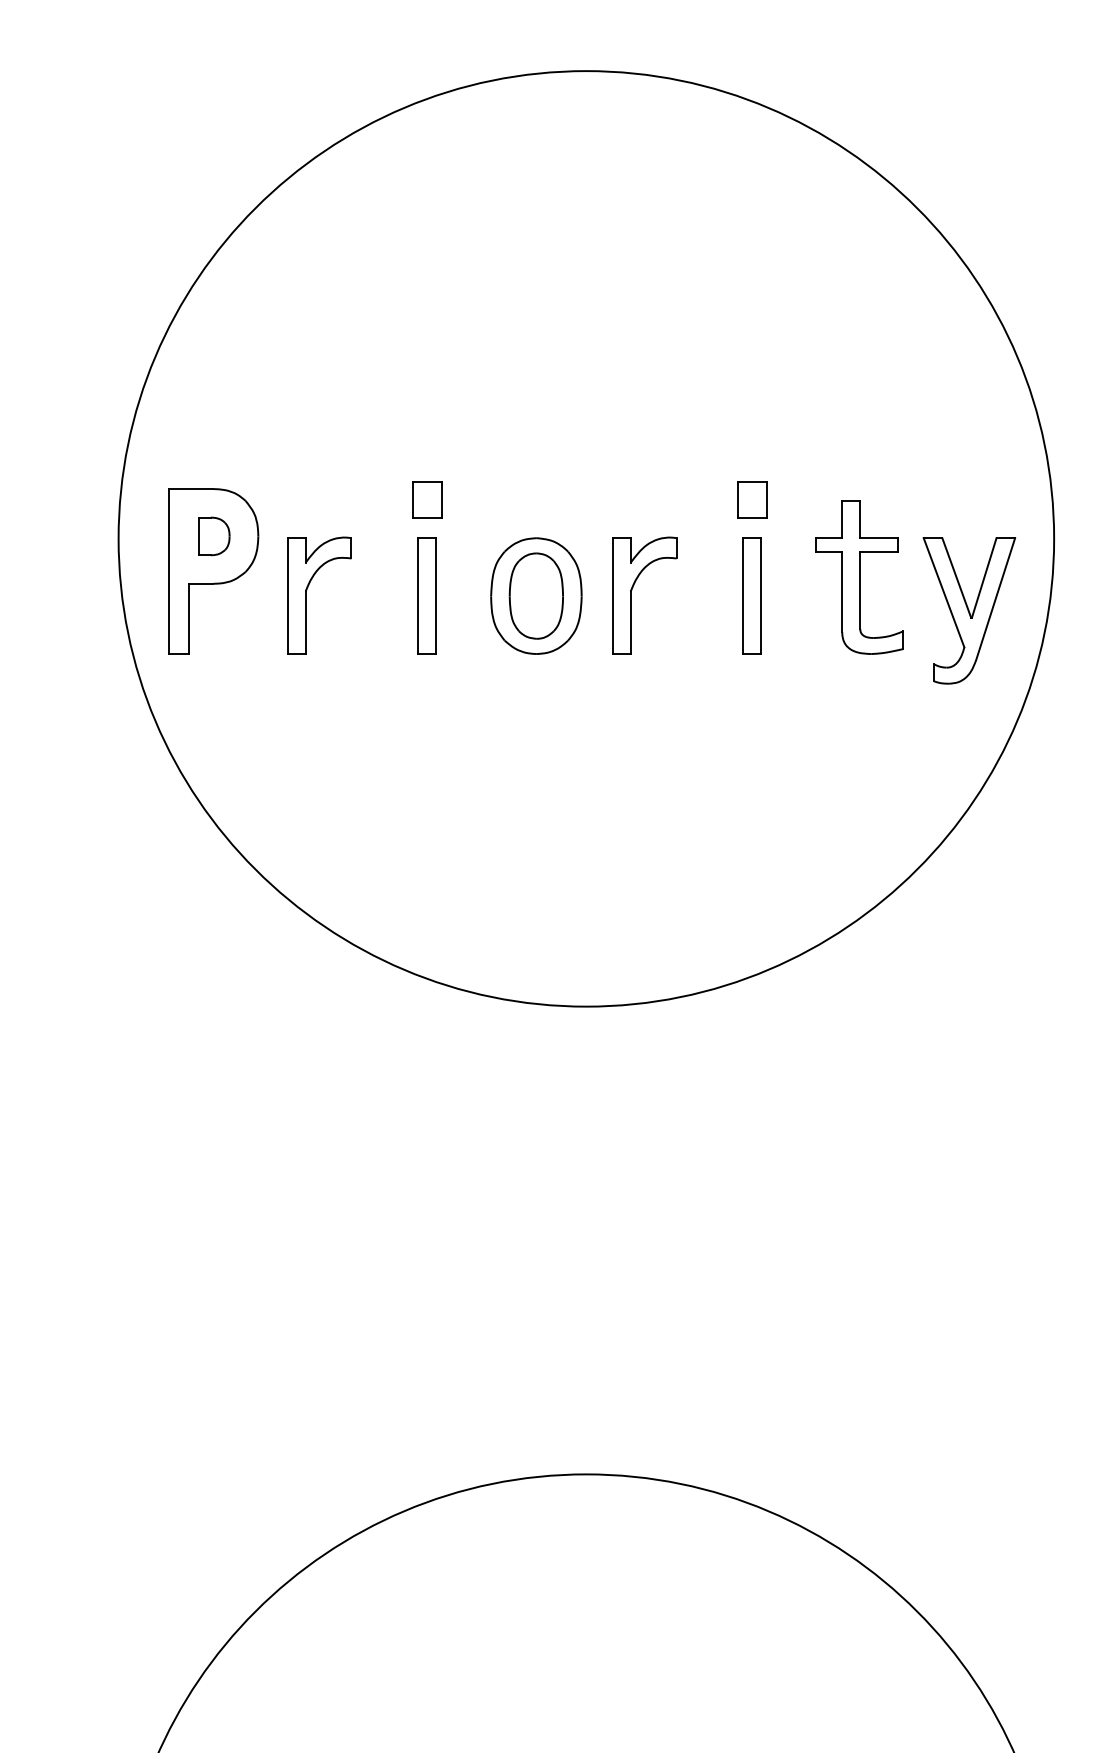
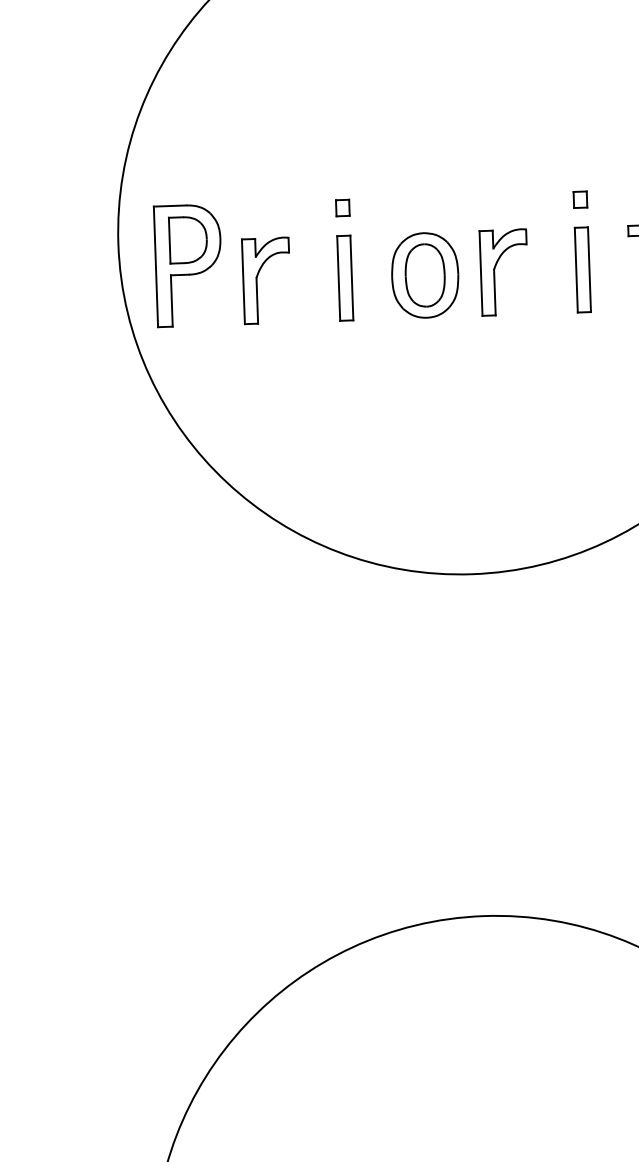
part: (426, 499) -> (342, 207), size x0.62
part: (751, 499) -> (579, 199), size x0.62
part: (214, 536) -> (188, 240), size x1.67

